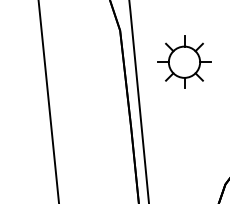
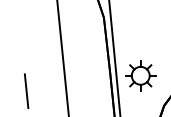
part: (184, 61) -> (140, 75), moved

